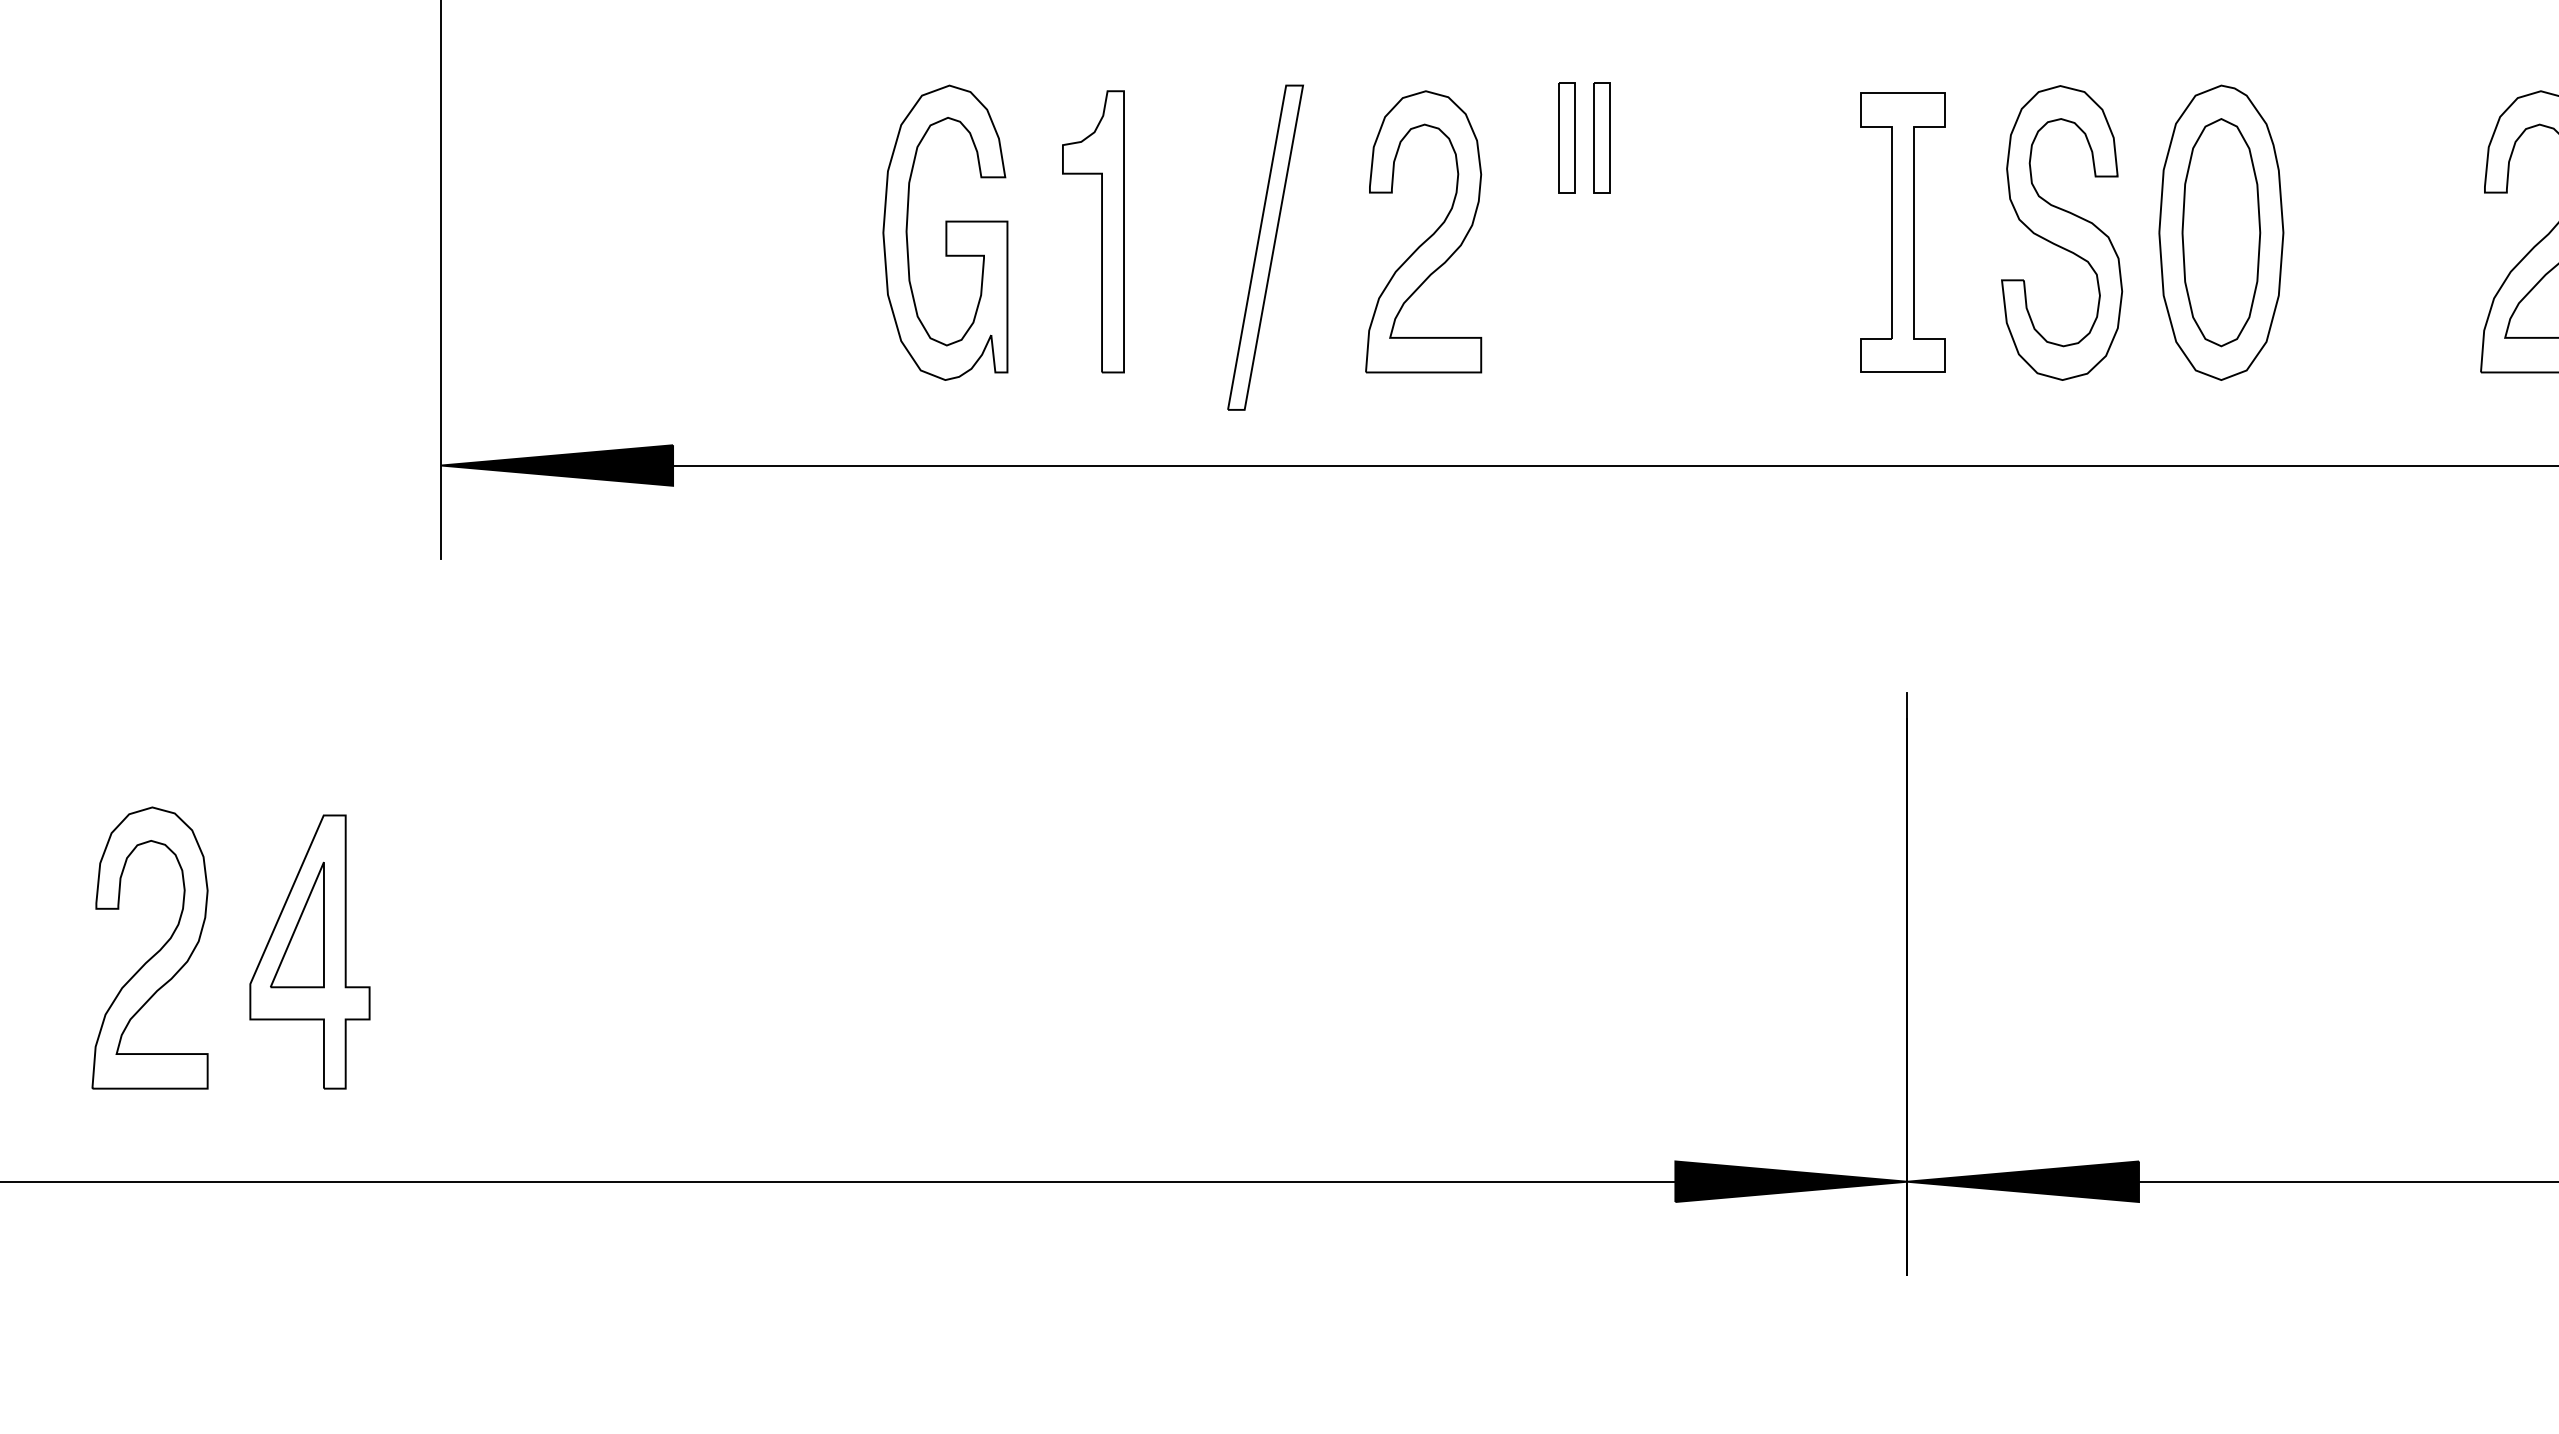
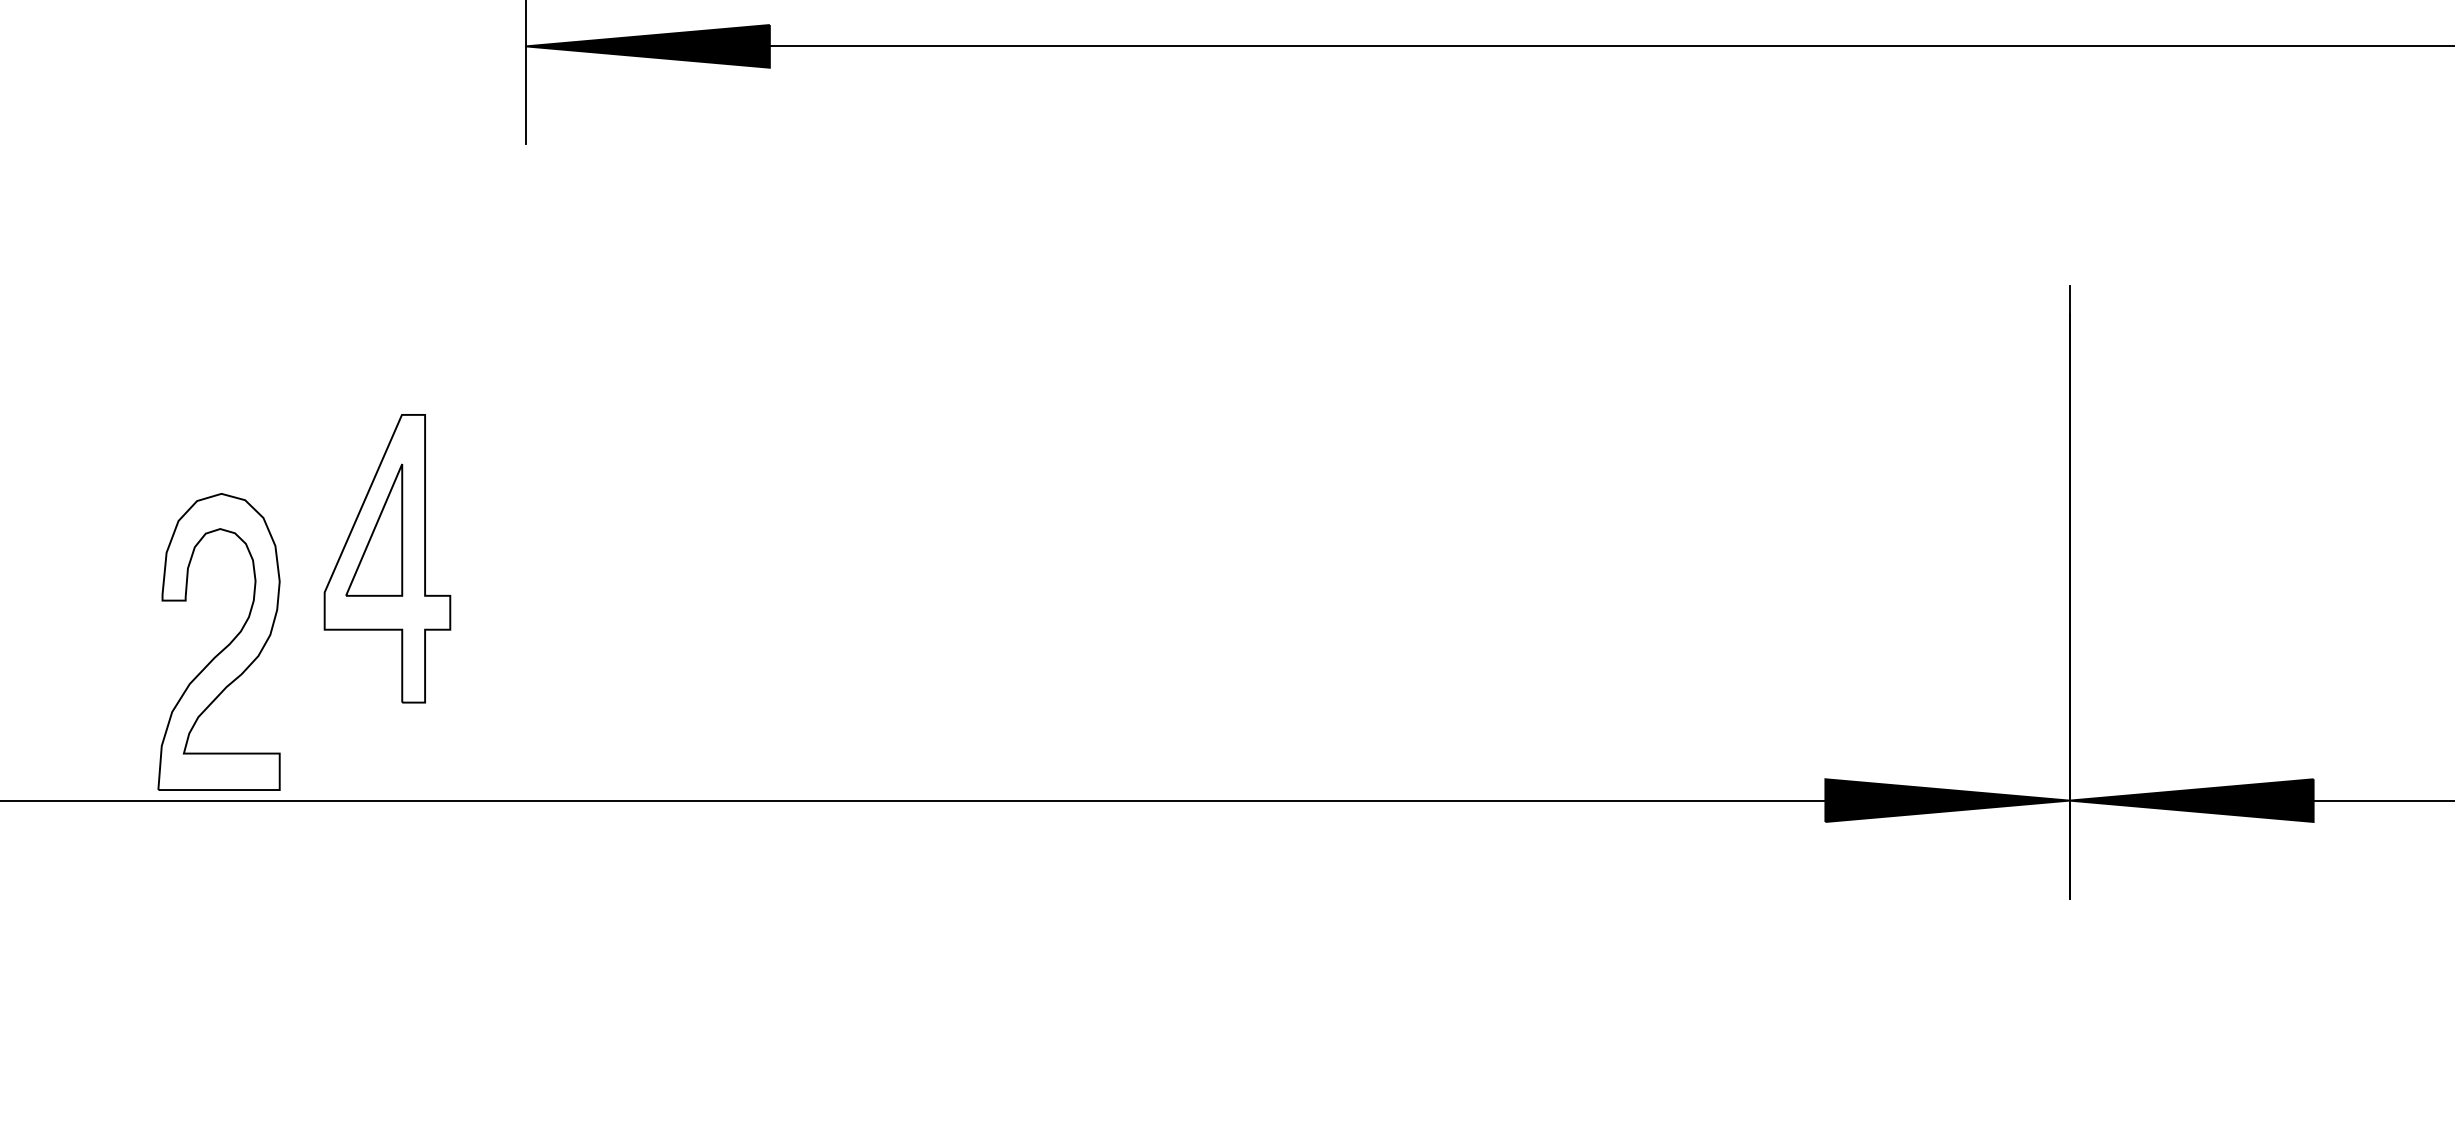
part: (153, 954) -> (222, 648), moved

